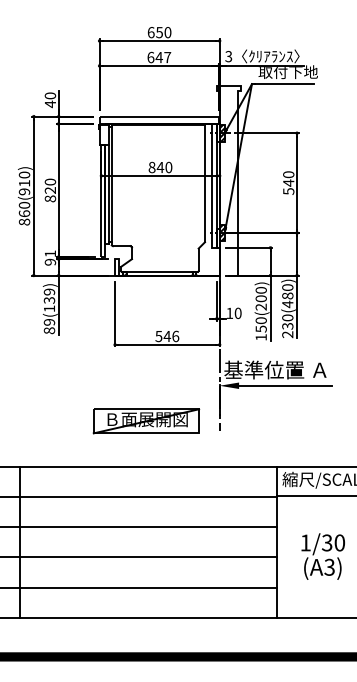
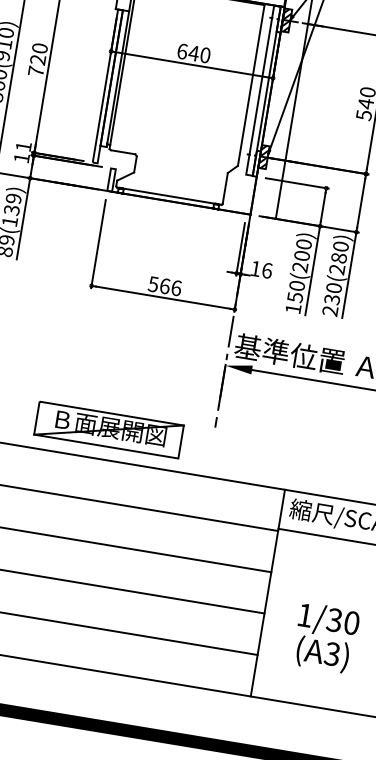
text: (151, 167) -> (181, 51), 840 -> 640
text: (50, 198) -> (36, 70), 820 -> 720
text: (50, 261) -> (22, 157), 91 -> 11
text: (287, 304) -> (336, 269), 230(480) -> 230(280)
text: (237, 312) -> (266, 269), 10 -> 16
text: (167, 336) -> (165, 286), 546 -> 566
part: (146, 421) -> (109, 430), moved
text: (322, 556) -> (325, 637), moved

